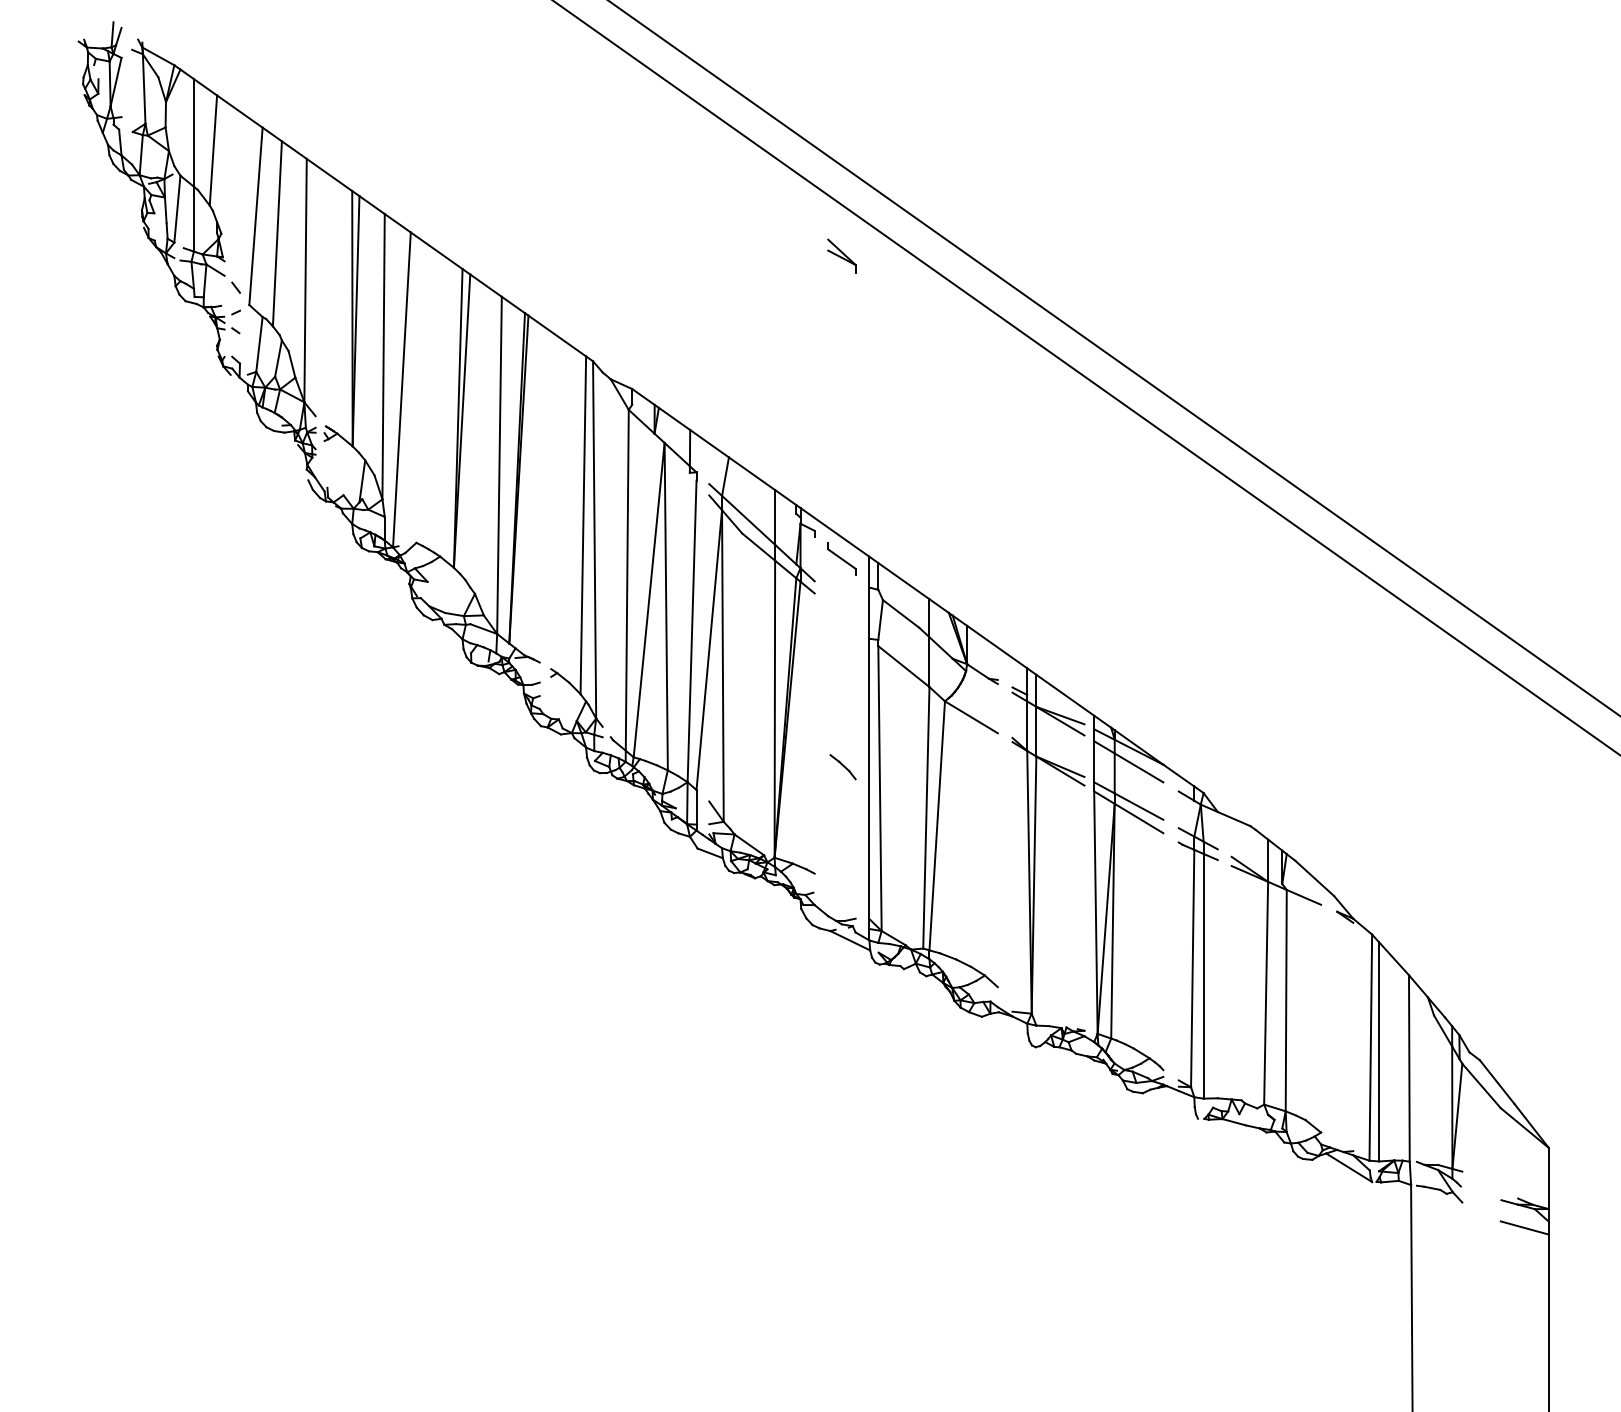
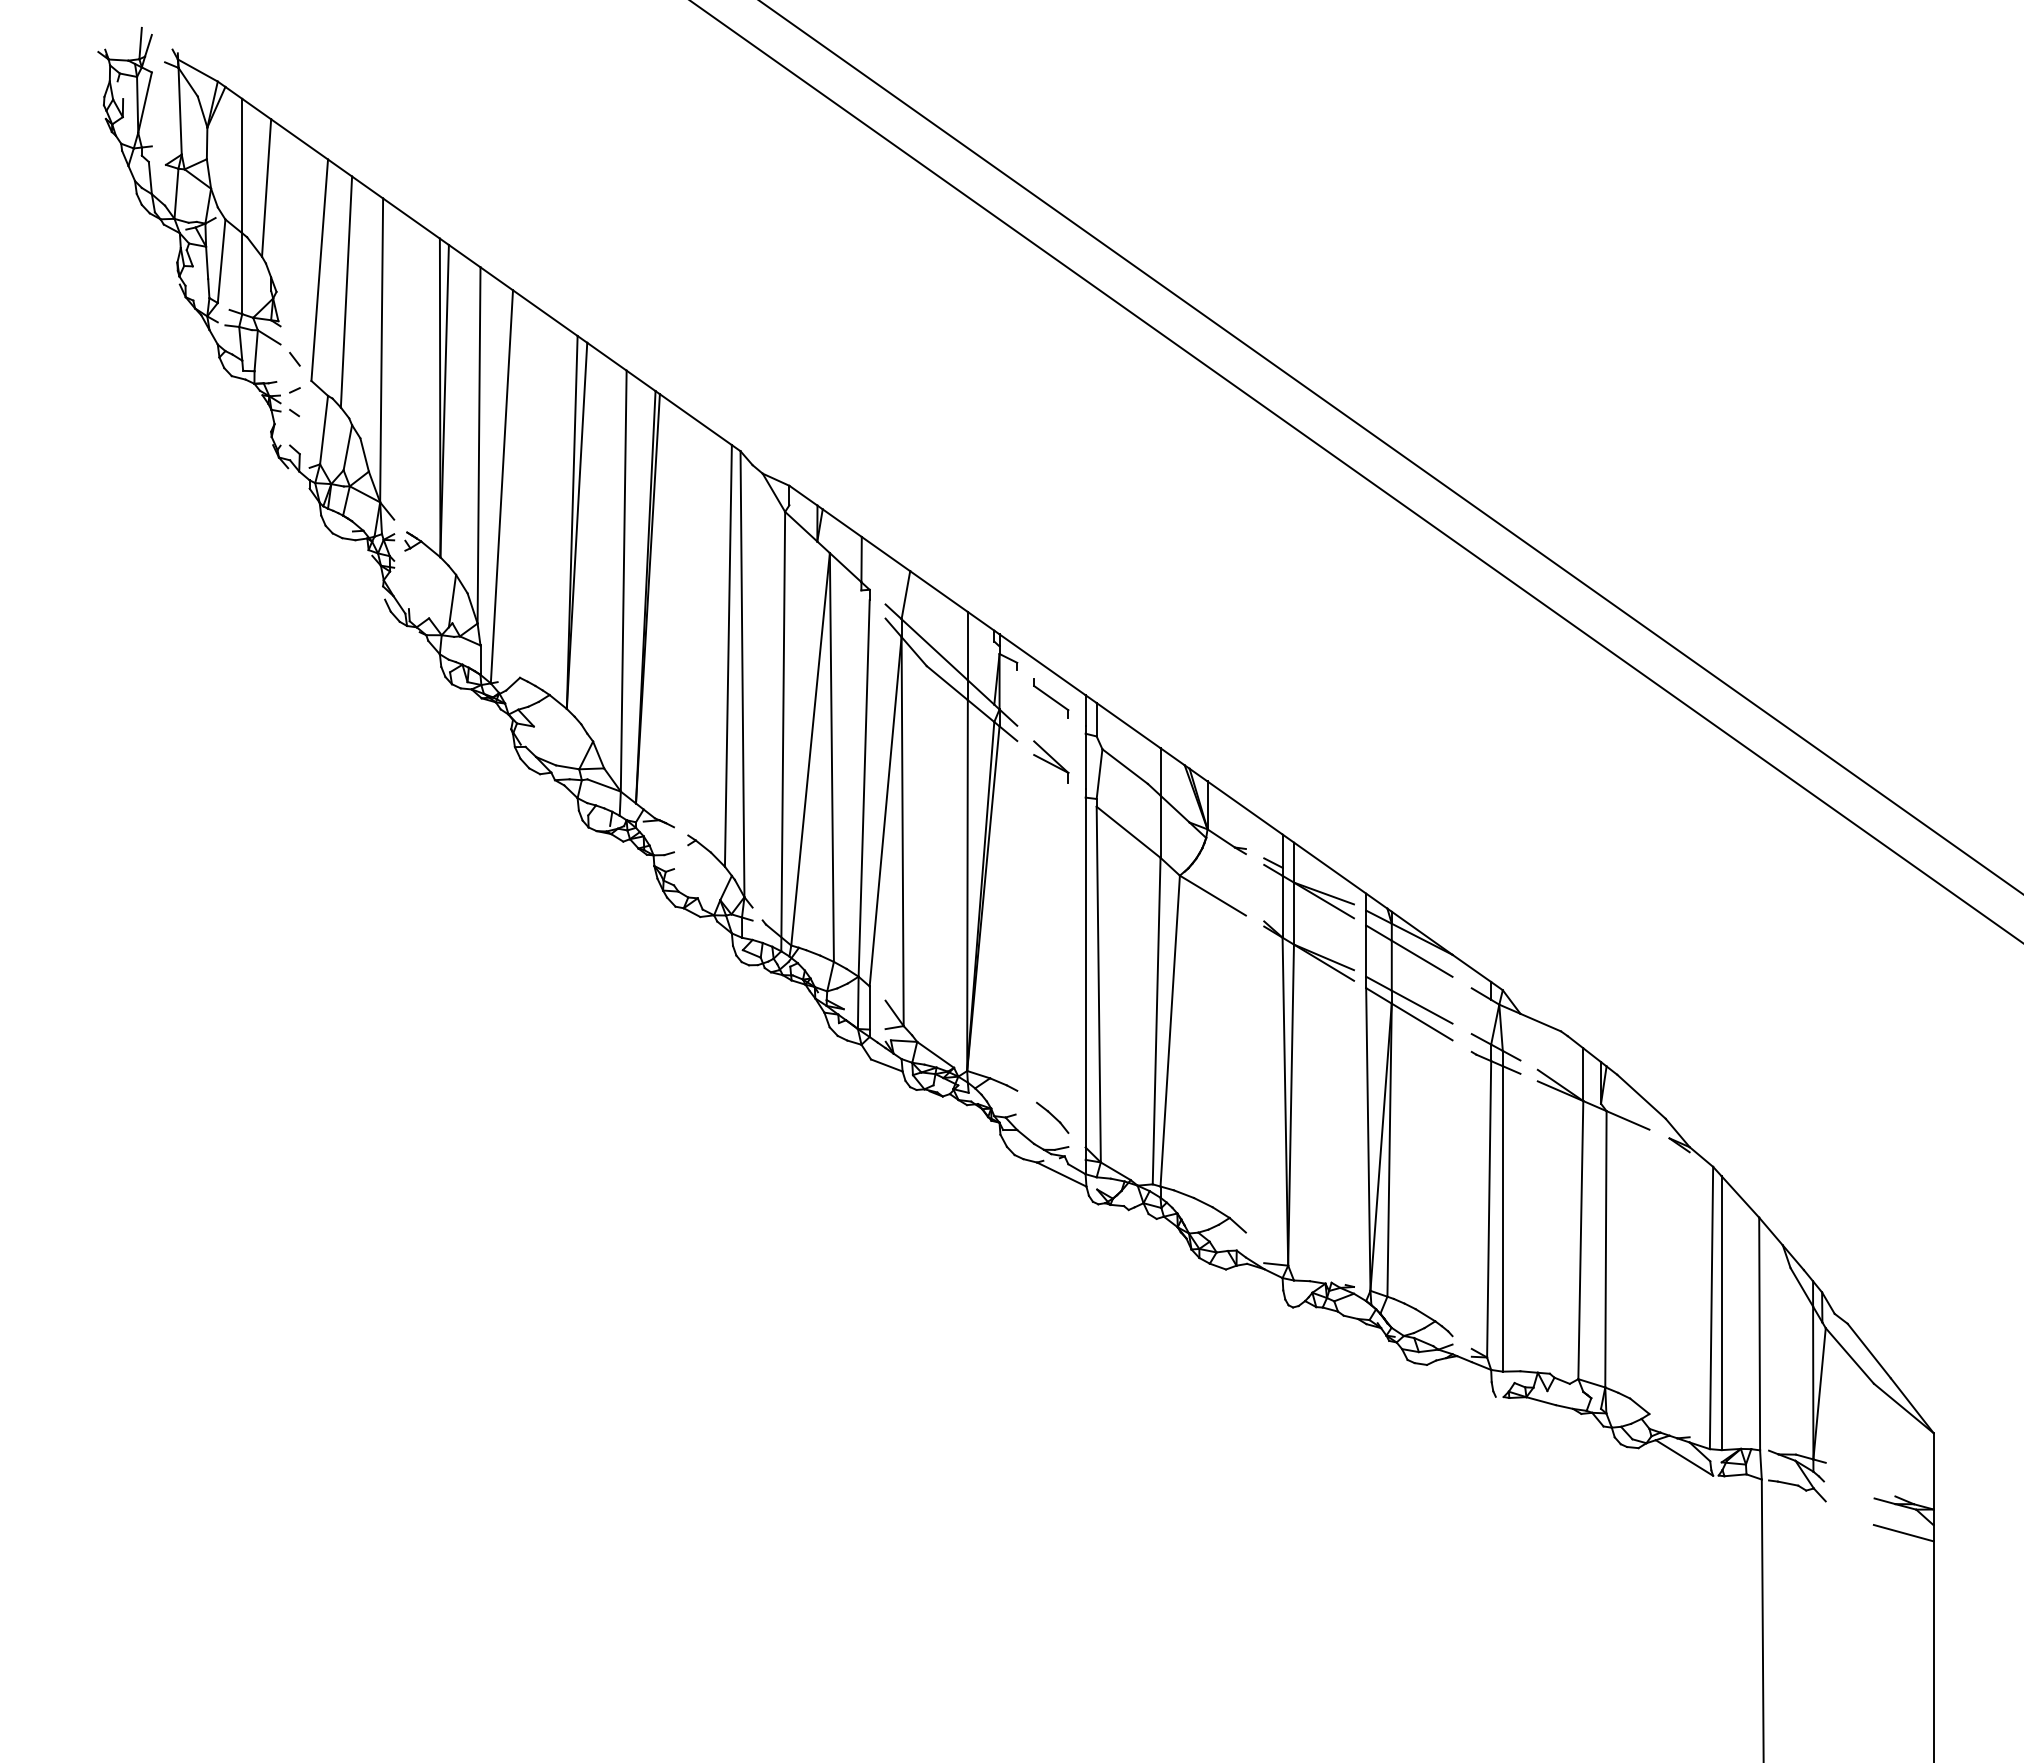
part: (842, 255) -> (1051, 761), moved
part: (842, 766) -> (1052, 1117), moved

